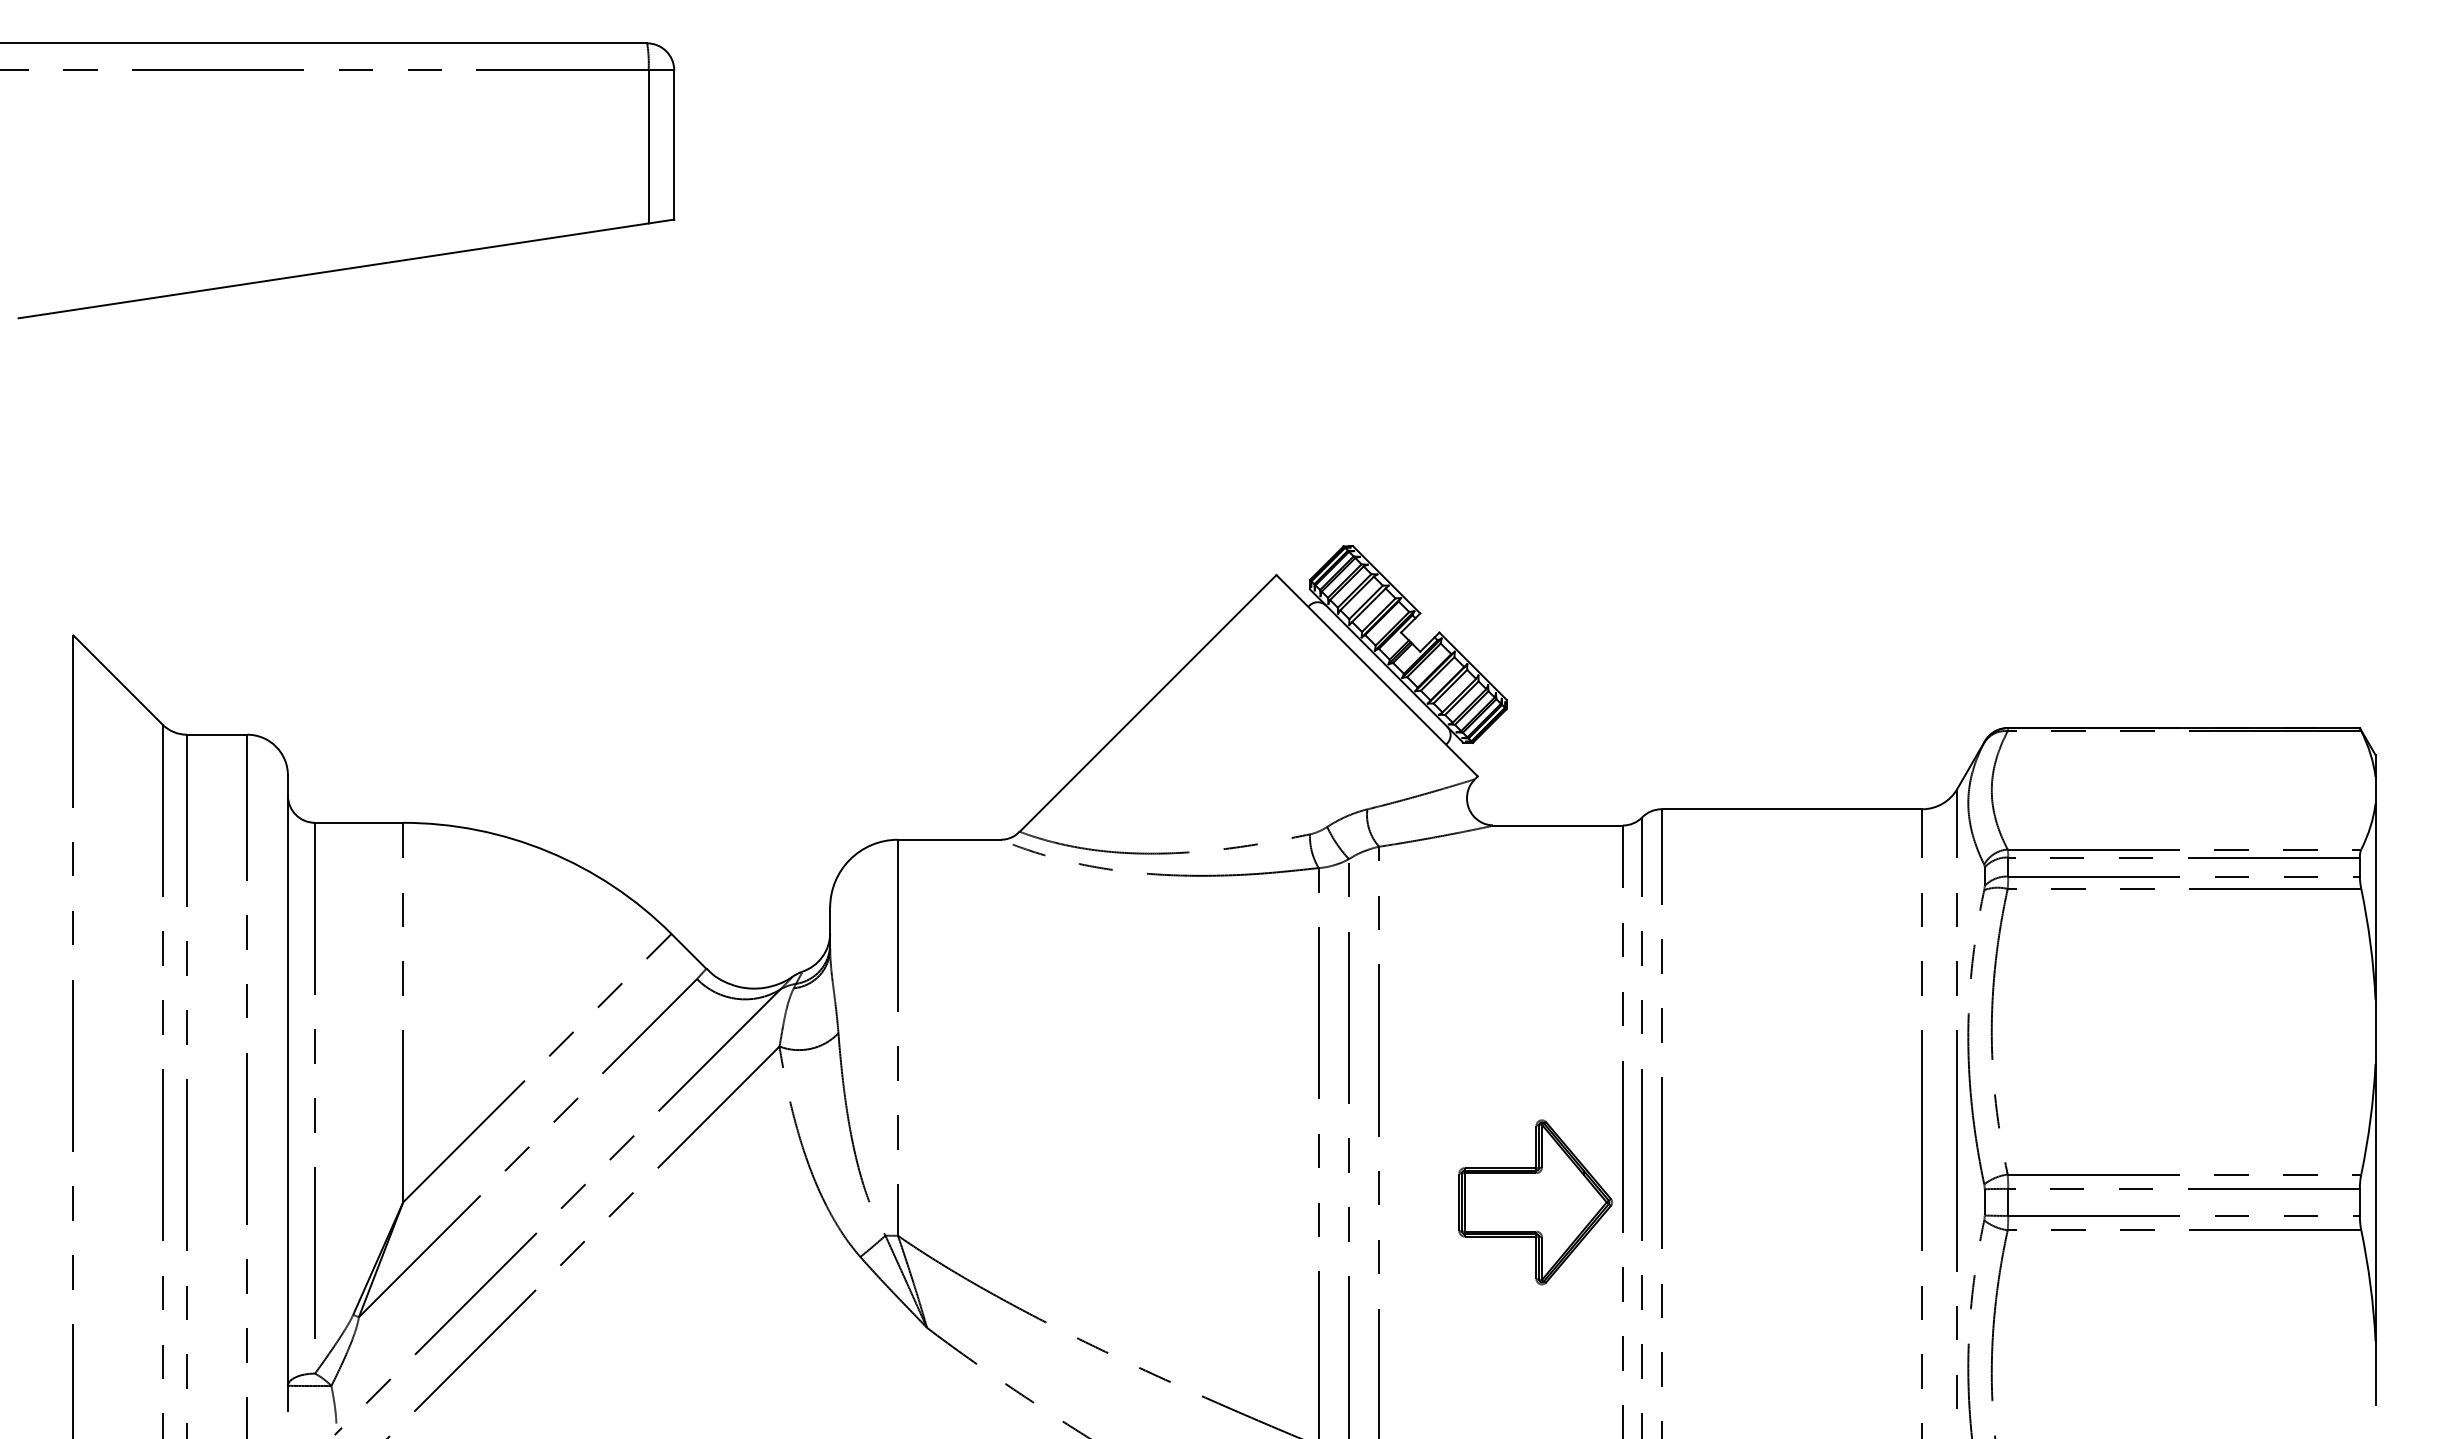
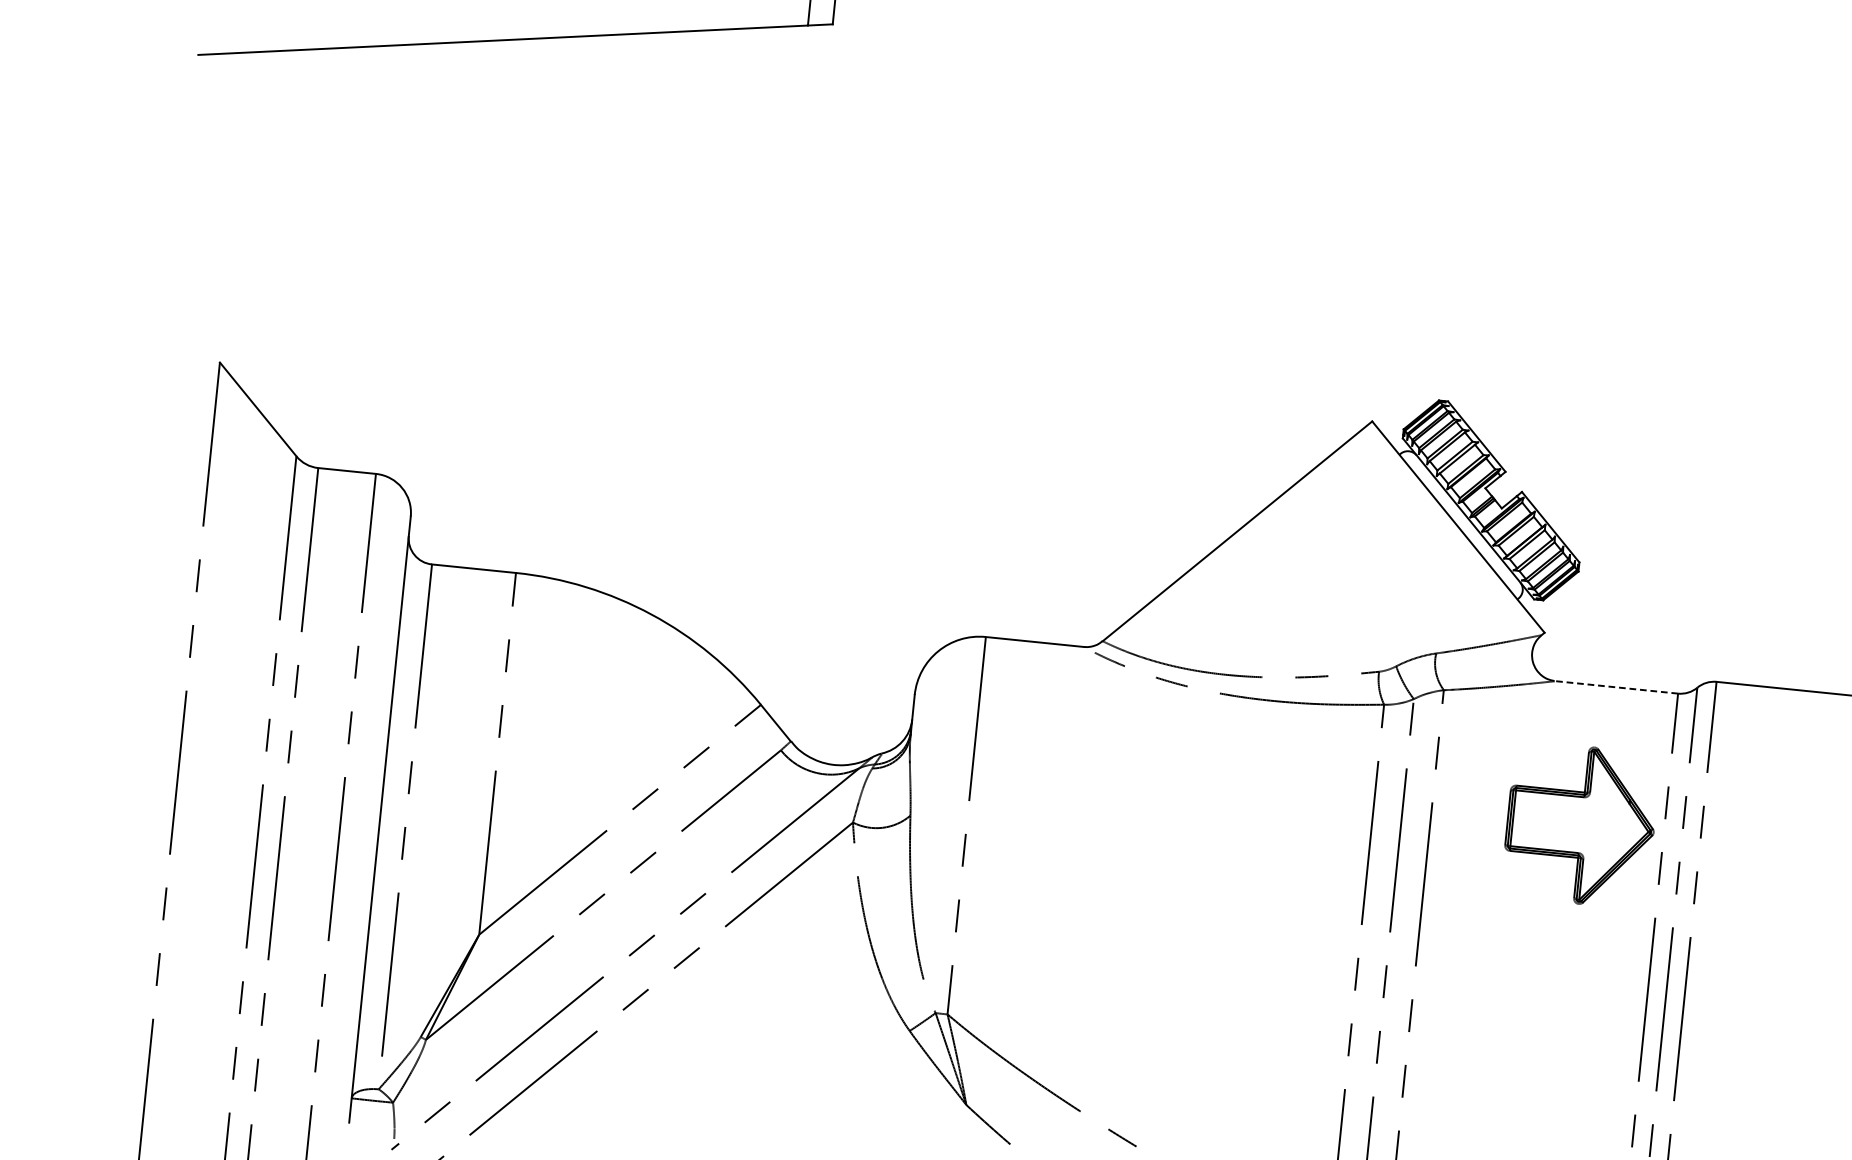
line: (1557, 825) -> (1615, 687), solid -> dashed
part: (1535, 1202) -> (1580, 825), moved

